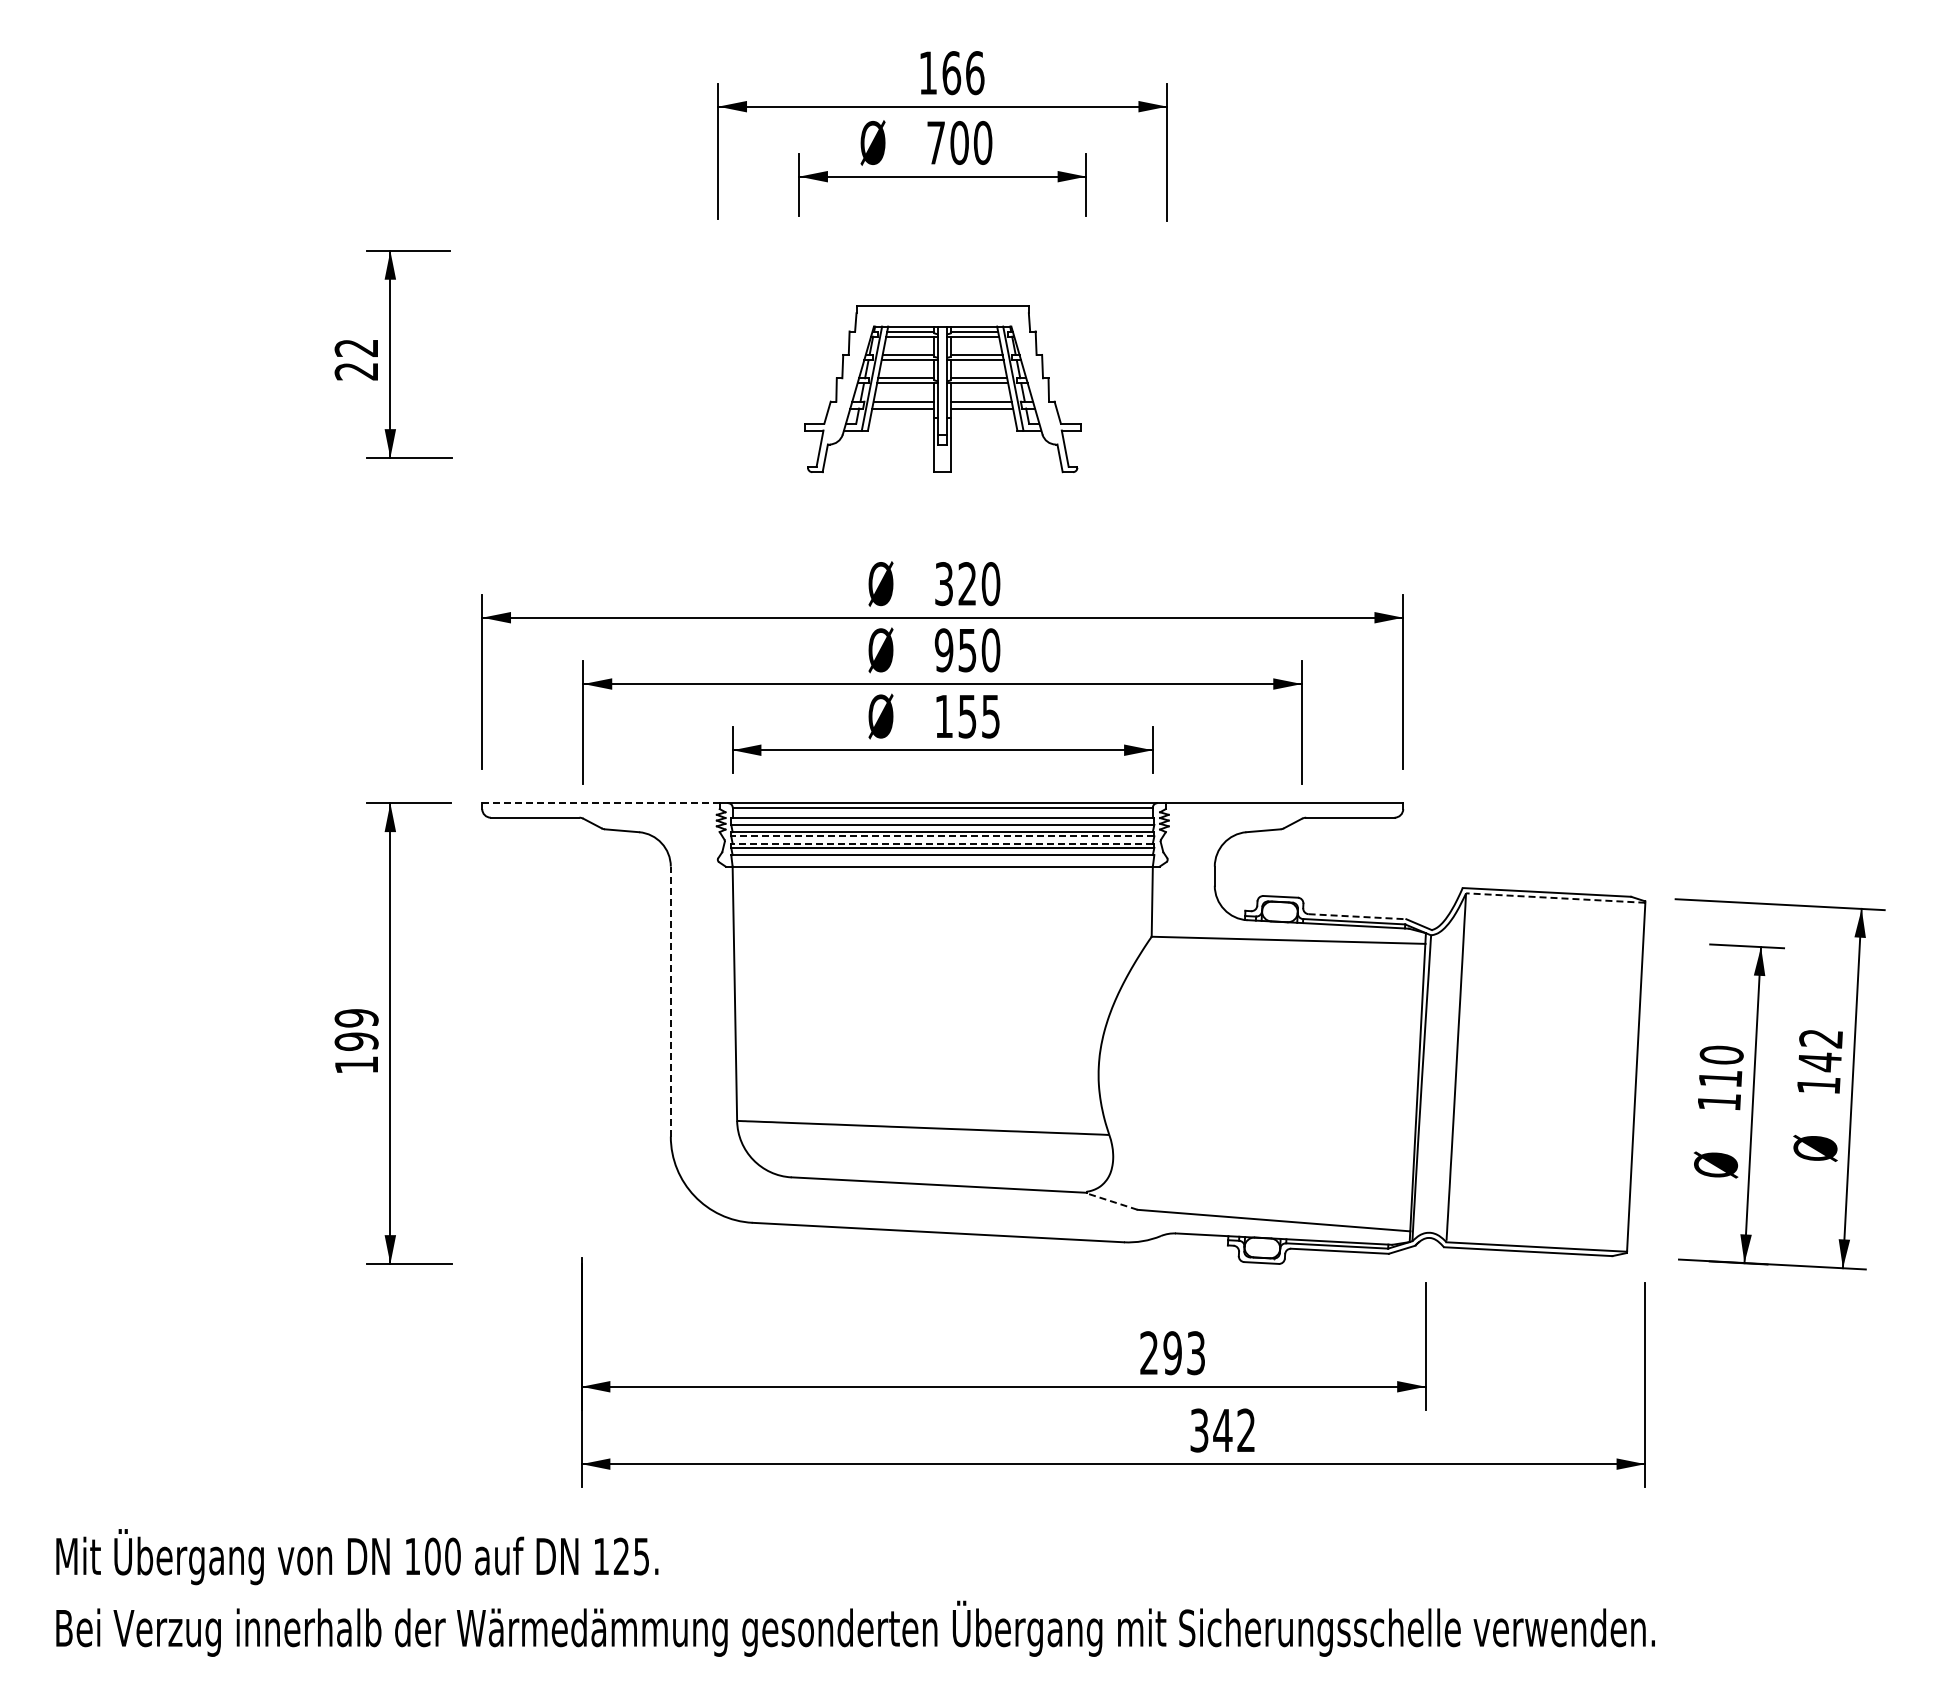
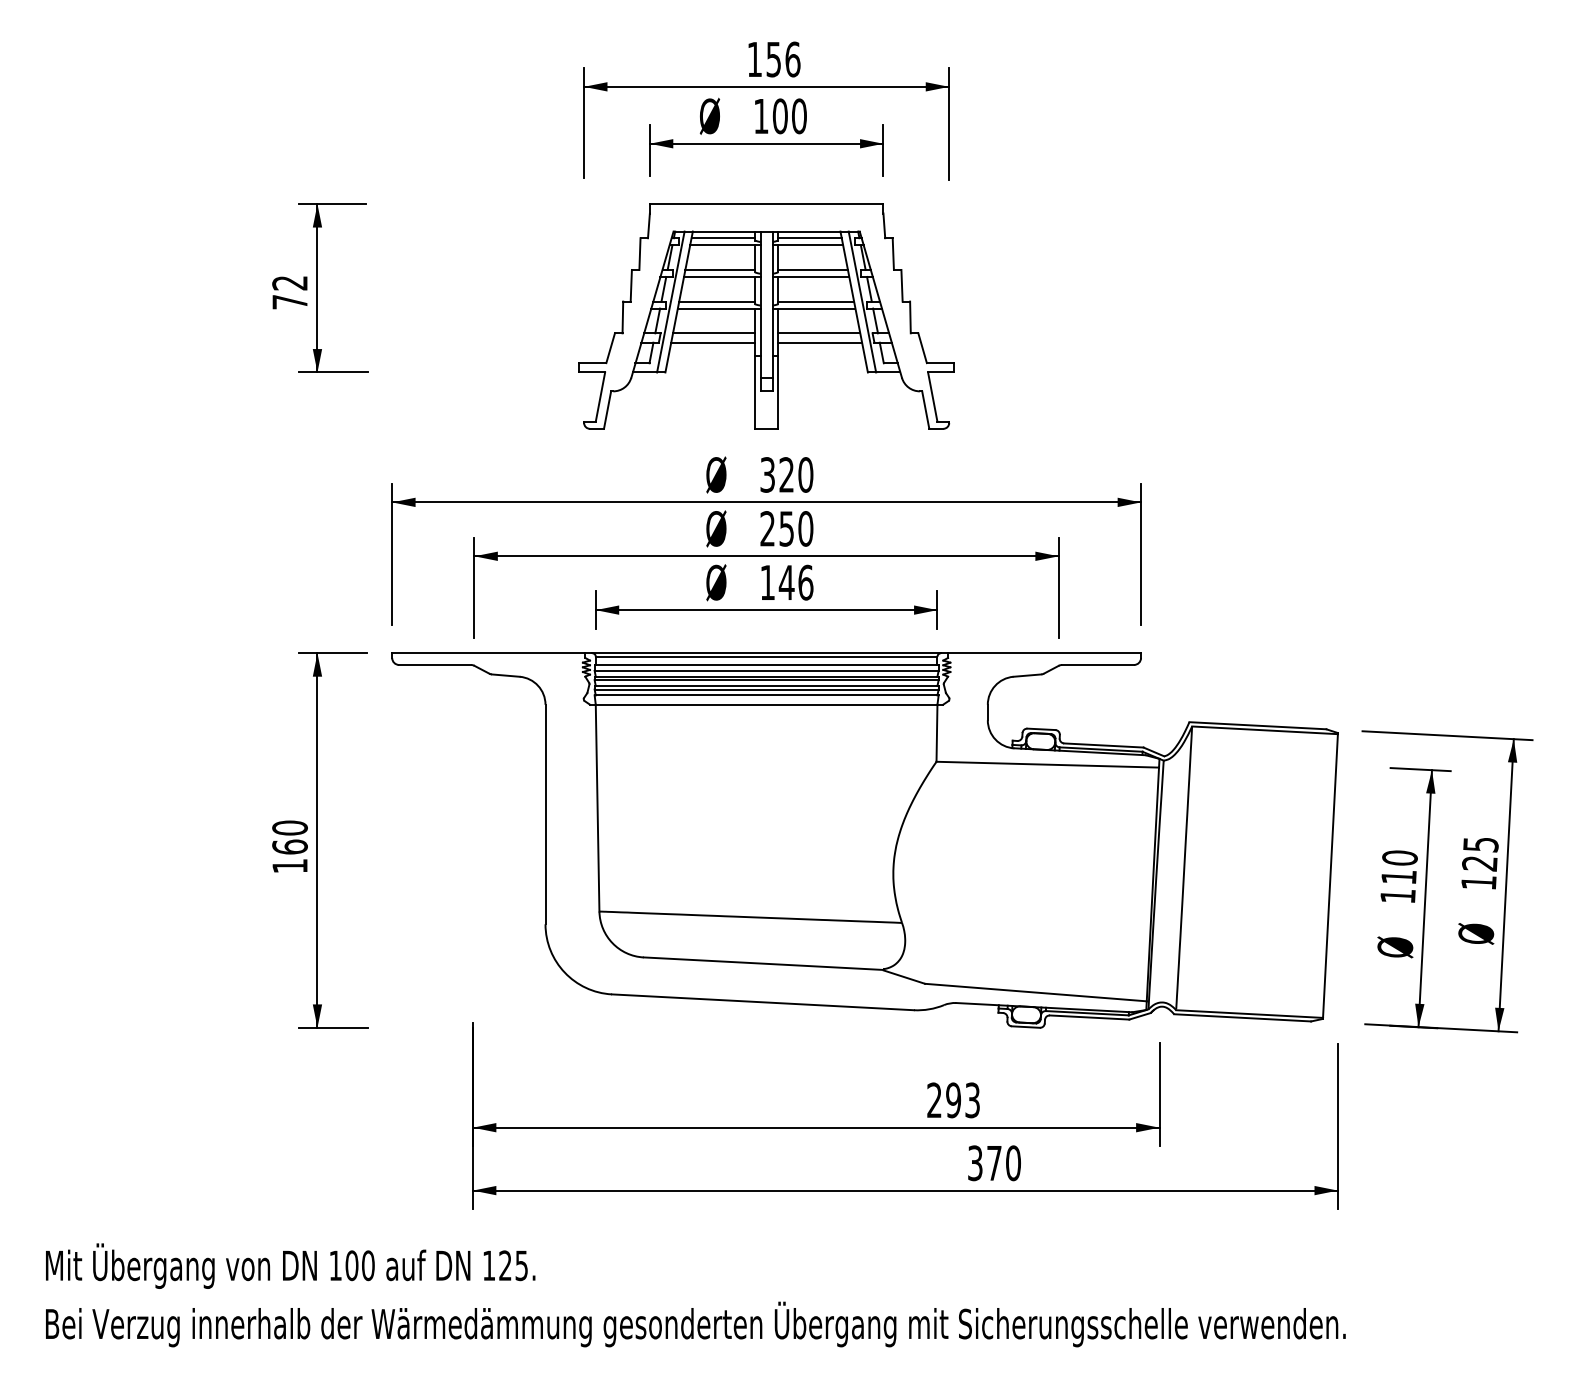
text: (951, 73) -> (773, 59), 166 -> 156
text: (935, 142) -> (760, 115), 700 -> 100
text: (355, 371) -> (289, 302), 22 -> 72
part: (942, 389) -> (766, 316), size x1.67
text: (943, 650) -> (767, 529), 950 -> 250
text: (978, 716) -> (795, 582), 155 -> 146
line: (600, 803) -> (488, 653), dashed -> solid
line: (942, 836) -> (766, 680), dashed -> solid
line: (942, 843) -> (766, 685), dashed -> solid
line: (1555, 898) -> (1264, 730), dashed -> solid
line: (1357, 916) -> (1103, 745), dashed -> solid
line: (670, 1001) -> (545, 814), dashed -> solid
text: (356, 1029) -> (289, 837), 199 -> 160
text: (1820, 1051) -> (1480, 855), 142 -> 125
line: (1112, 1201) -> (904, 977), dashed -> solid
text: (1234, 1430) -> (1003, 1163), 342 -> 370

